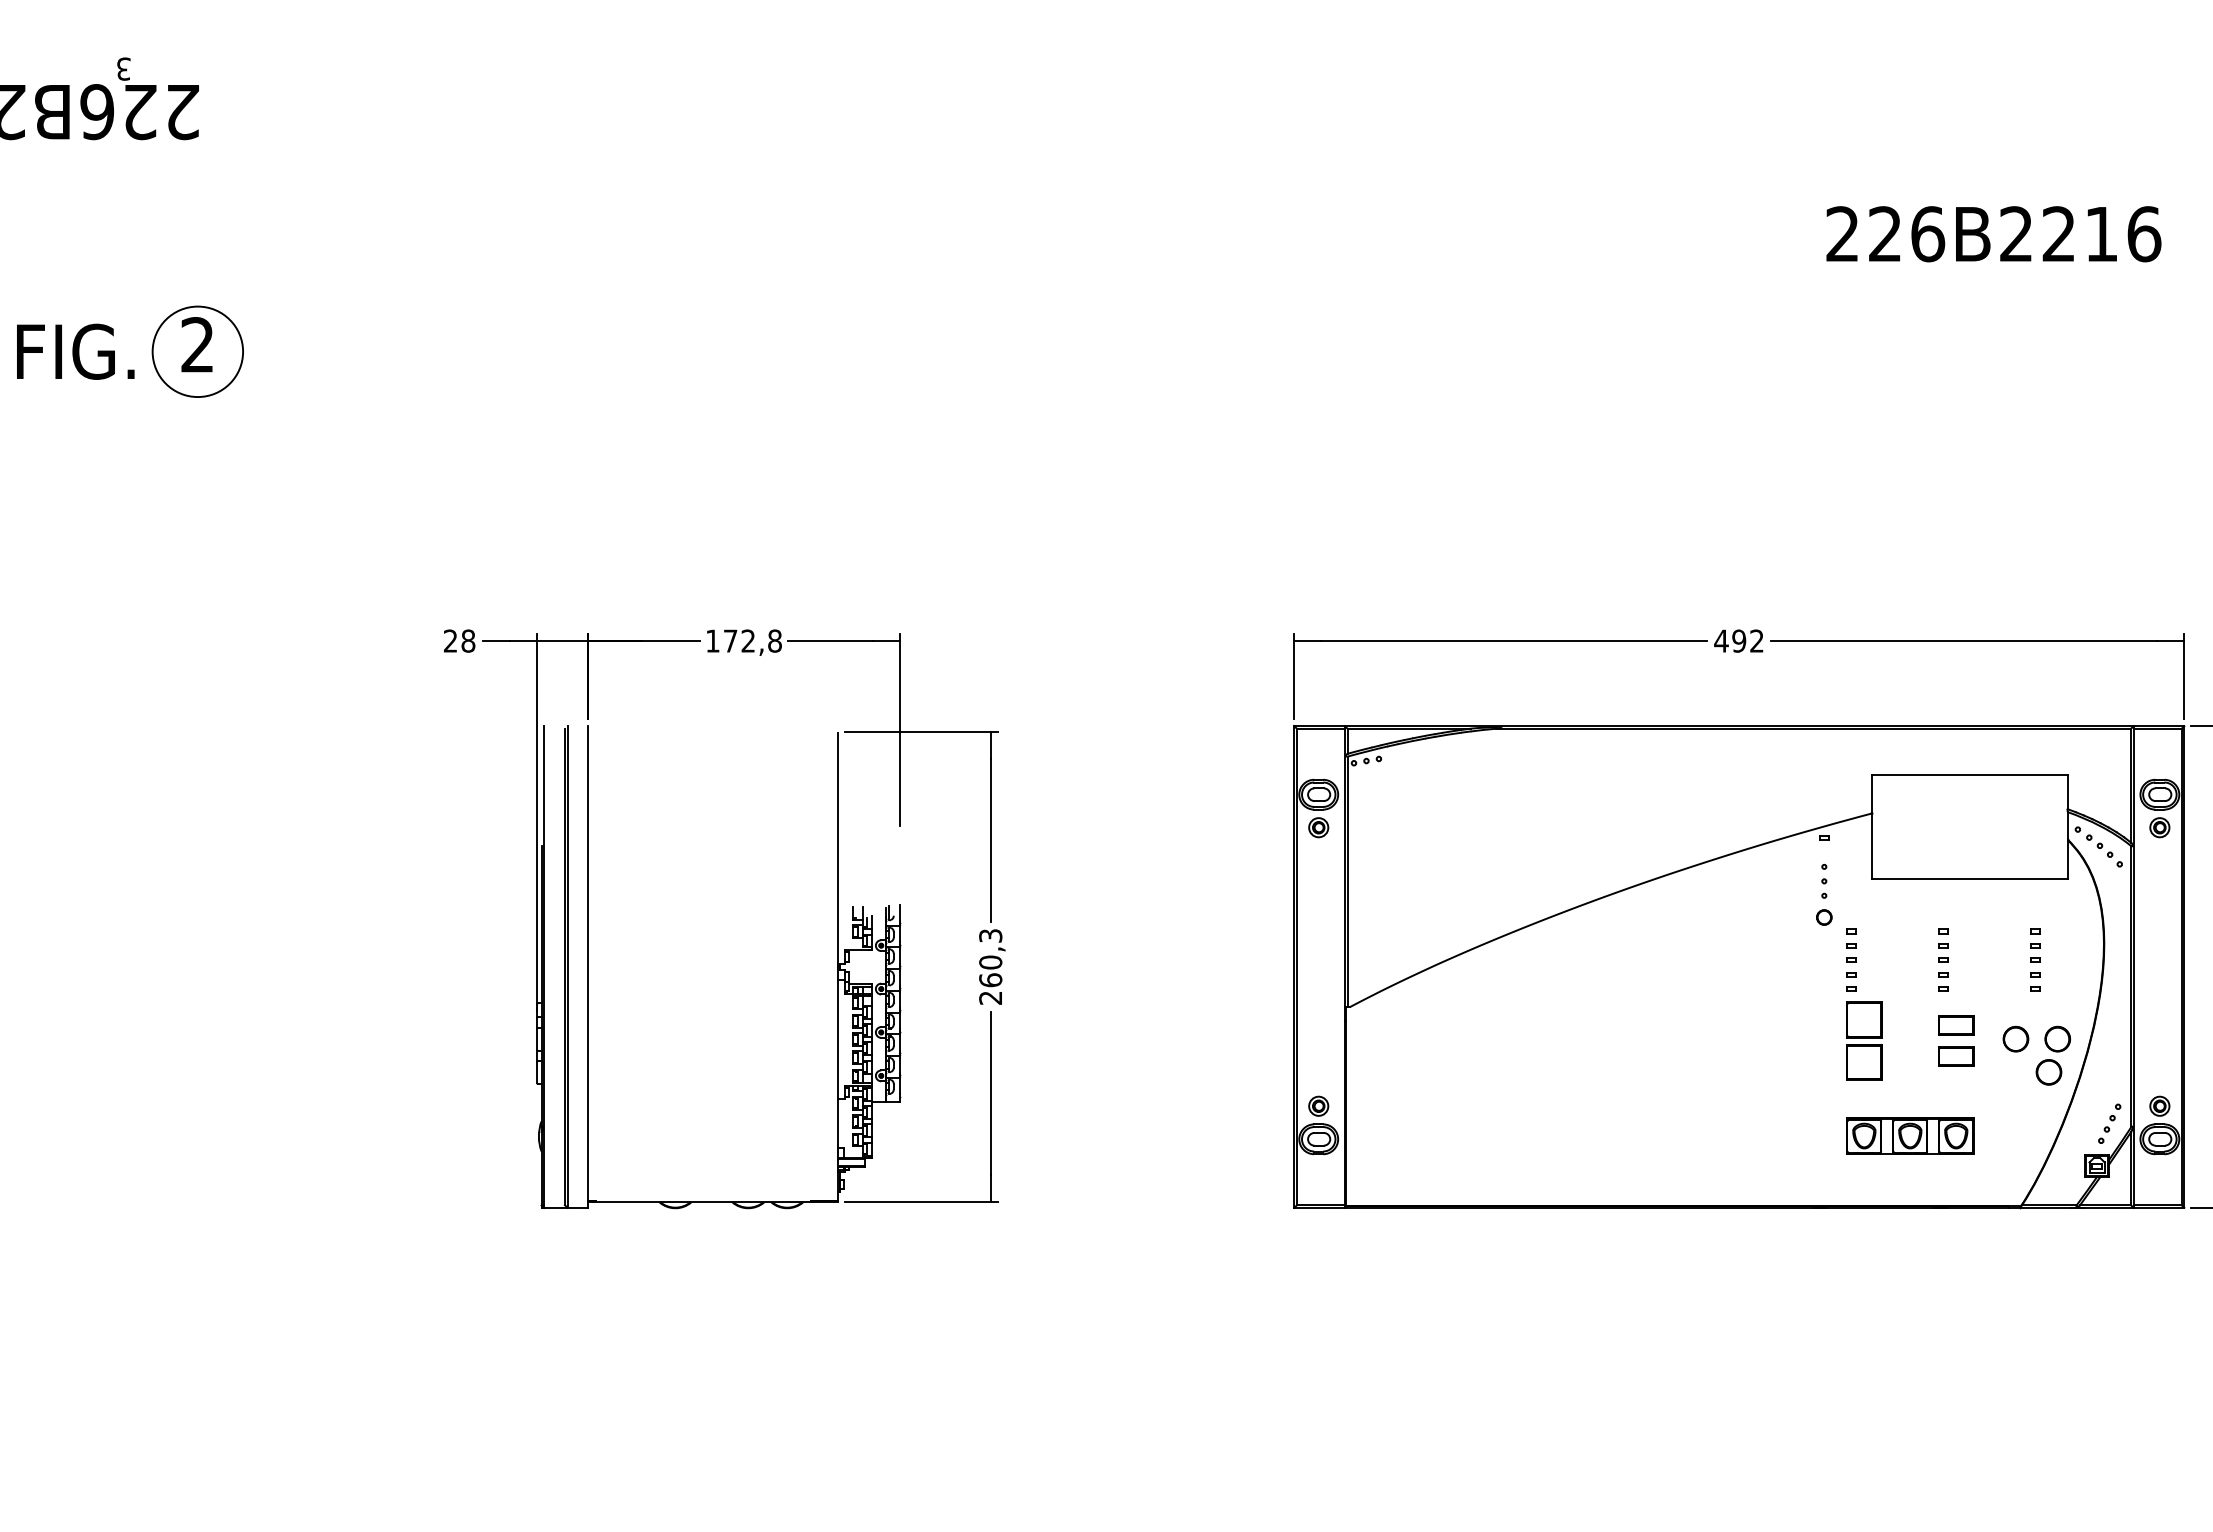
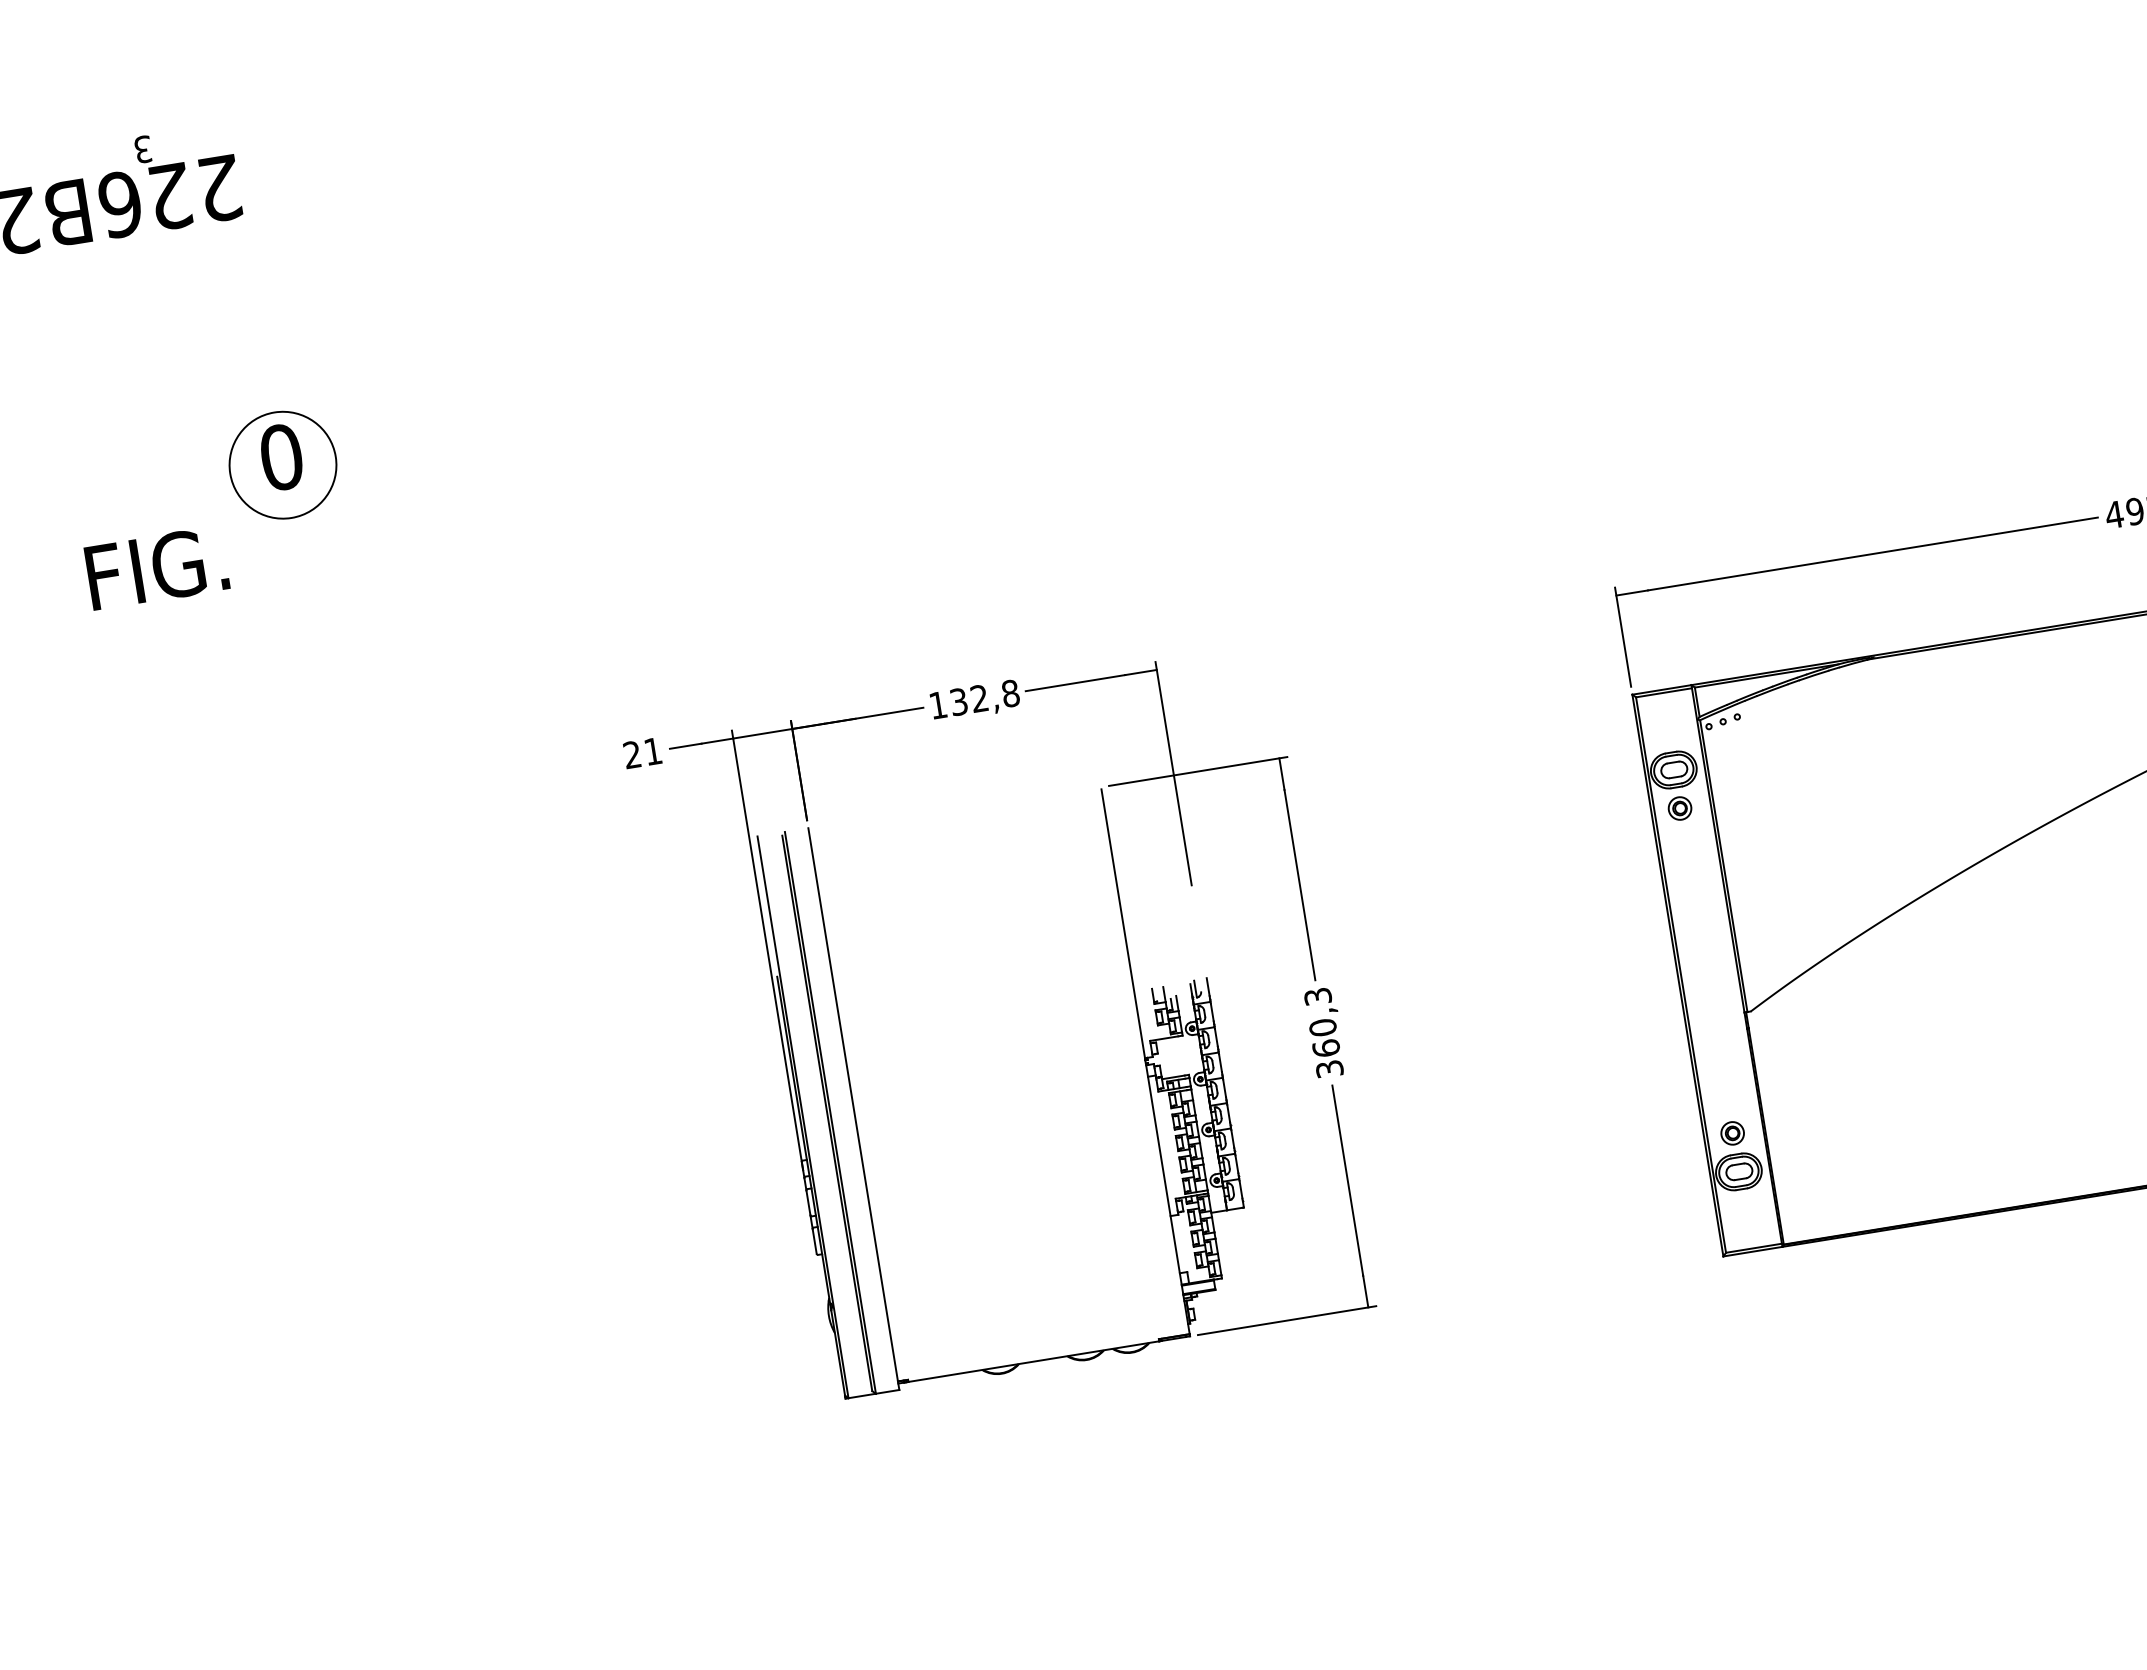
text: (197, 345) -> (281, 457), 2 -> 0
text: (75, 351) -> (156, 567), moved
text: (468, 640) -> (653, 750), 28 -> 21
text: (730, 640) -> (958, 701), 172,8 -> 132,8
text: (990, 997) -> (1329, 1068), 260,3 -> 360,3

